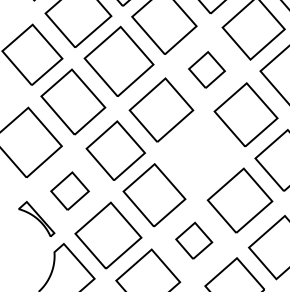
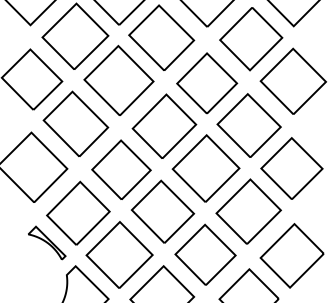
part: (207, 70) -> (207, 83), size x1.67
part: (199, 154) -> (205, 168), added
part: (70, 190) -> (78, 212), size x1.67
part: (194, 240) -> (205, 254), size x1.67

